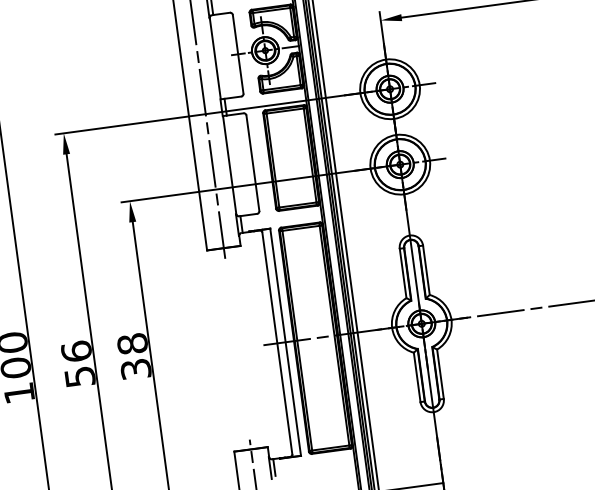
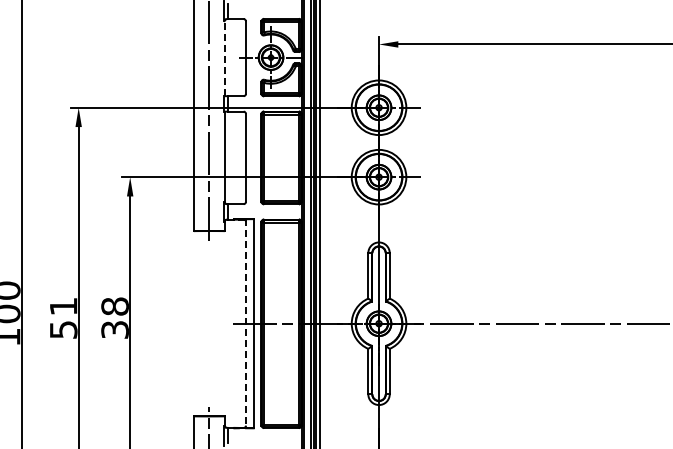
line: (214, 58) -> (224, 58), solid -> dashed
line: (277, 343) -> (246, 323), solid -> dashed
text: (76, 351) -> (63, 306), 56 -> 51

